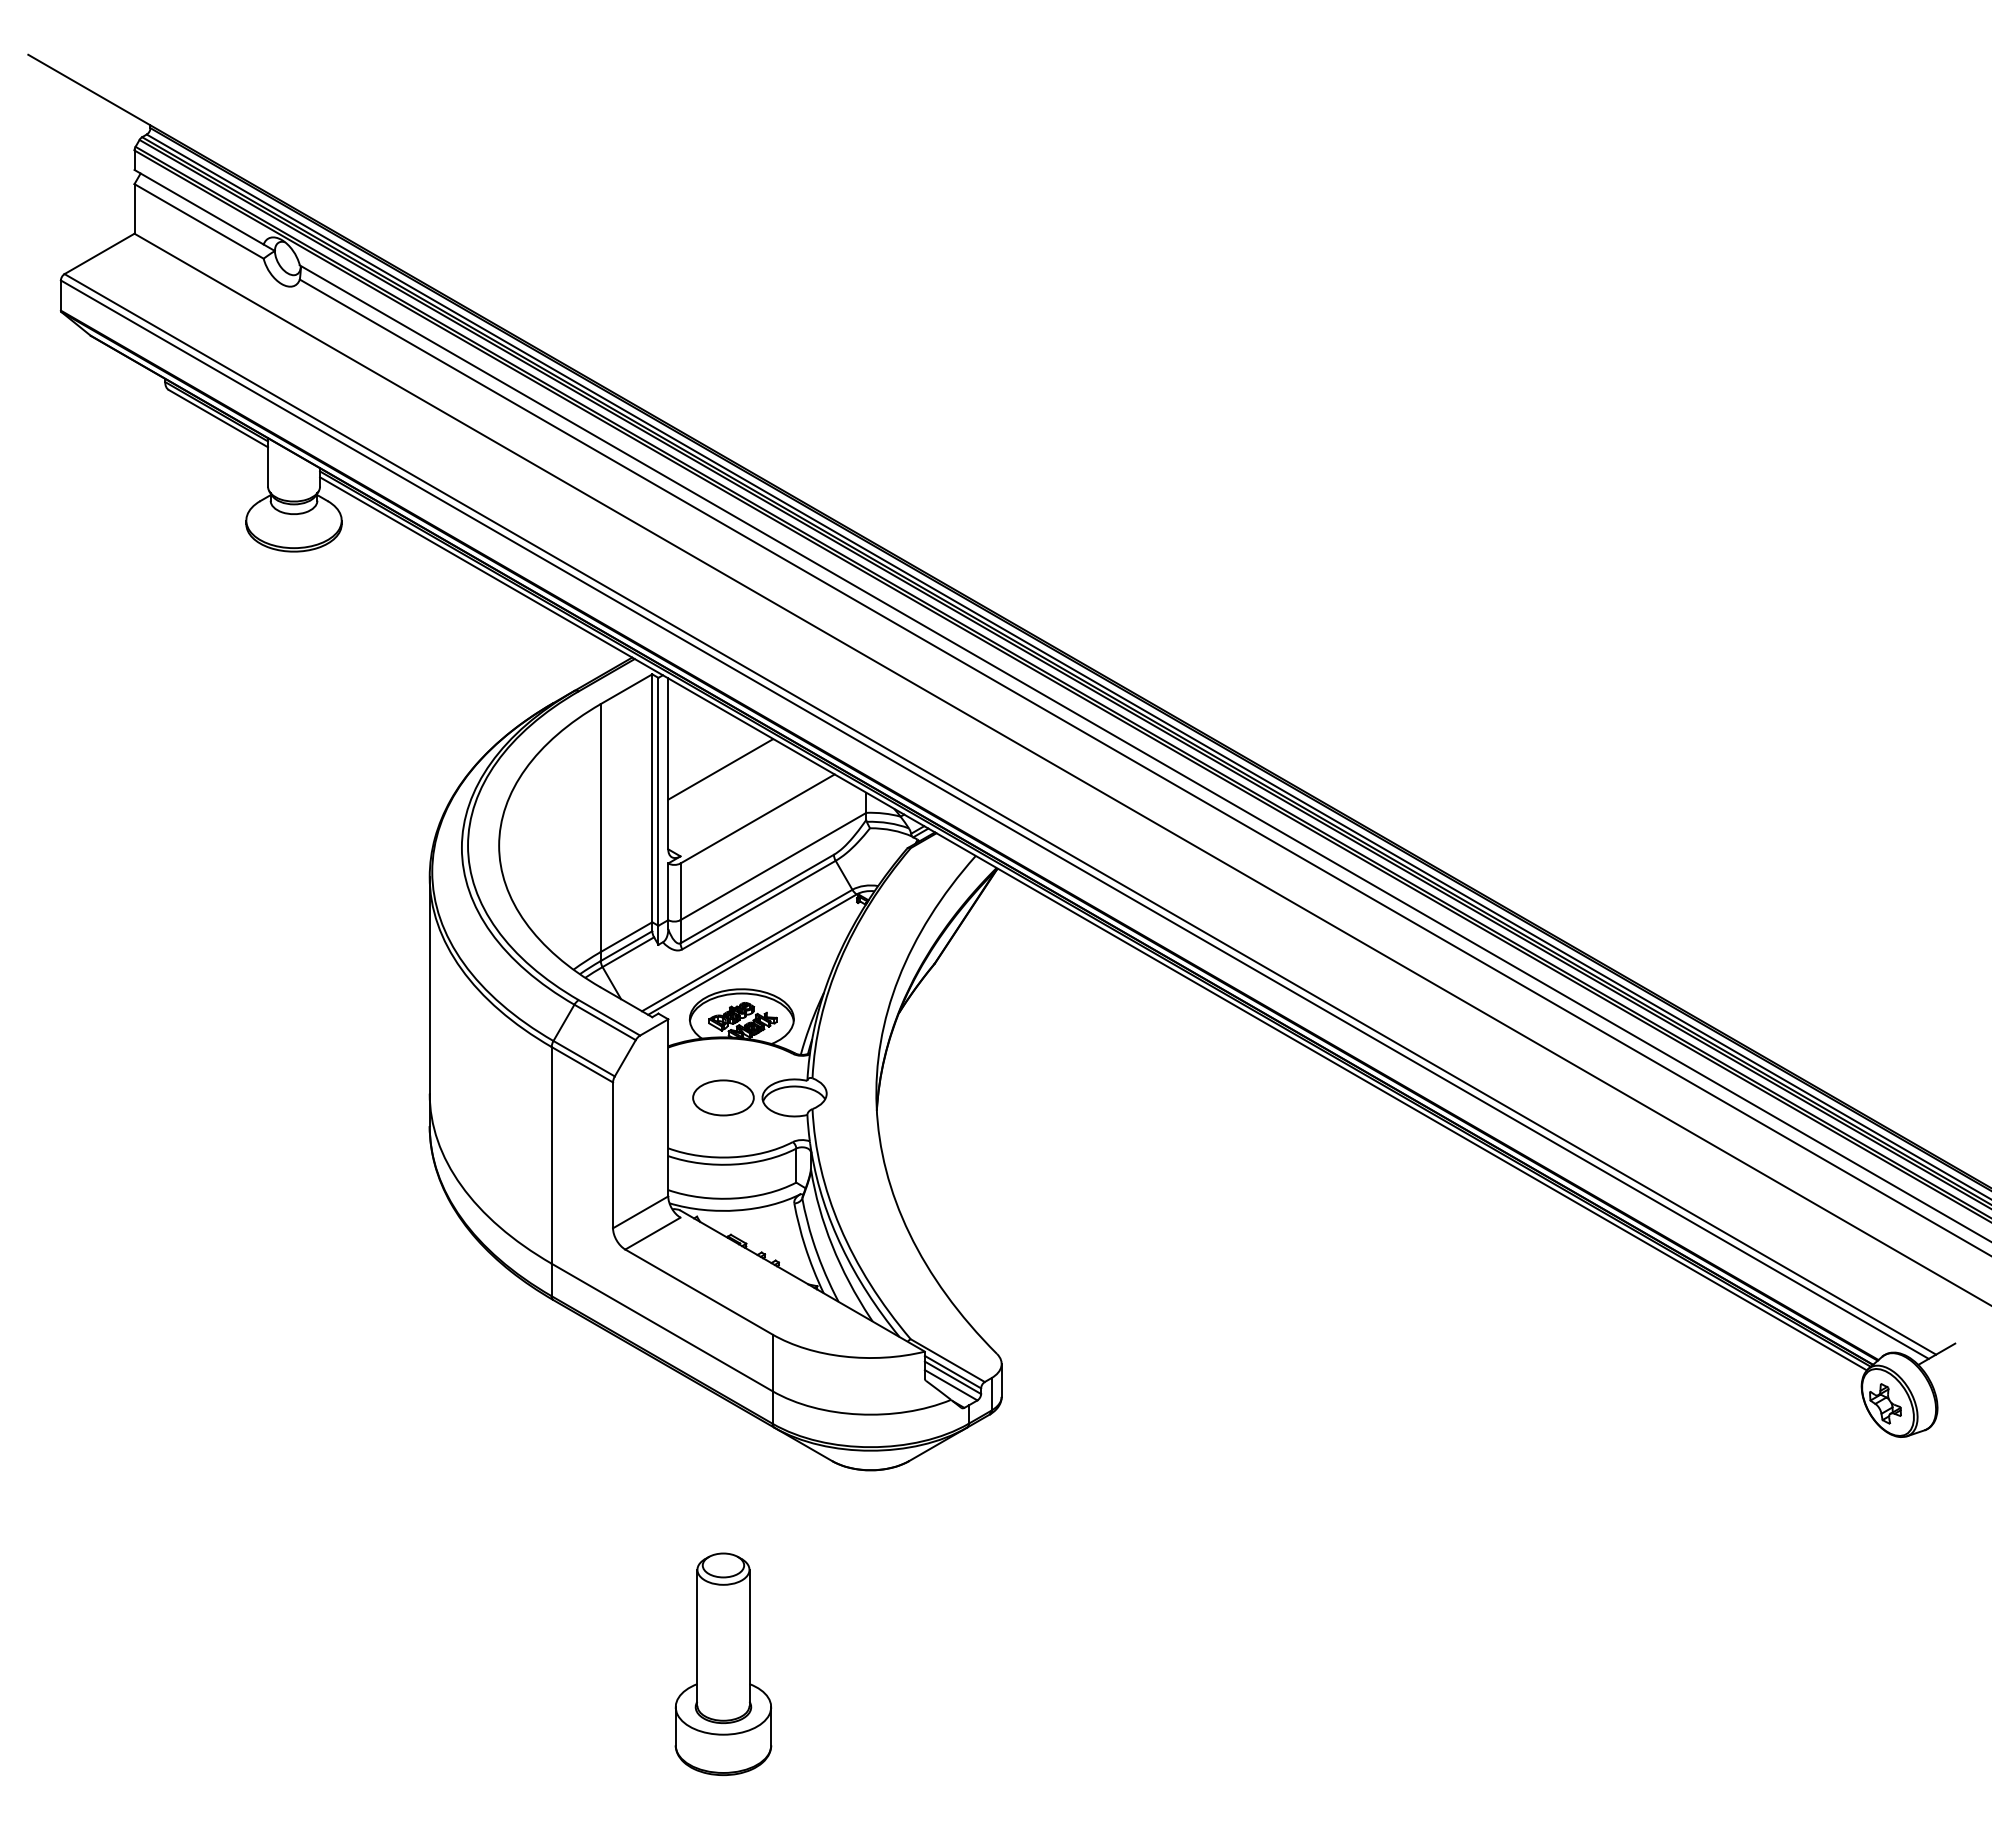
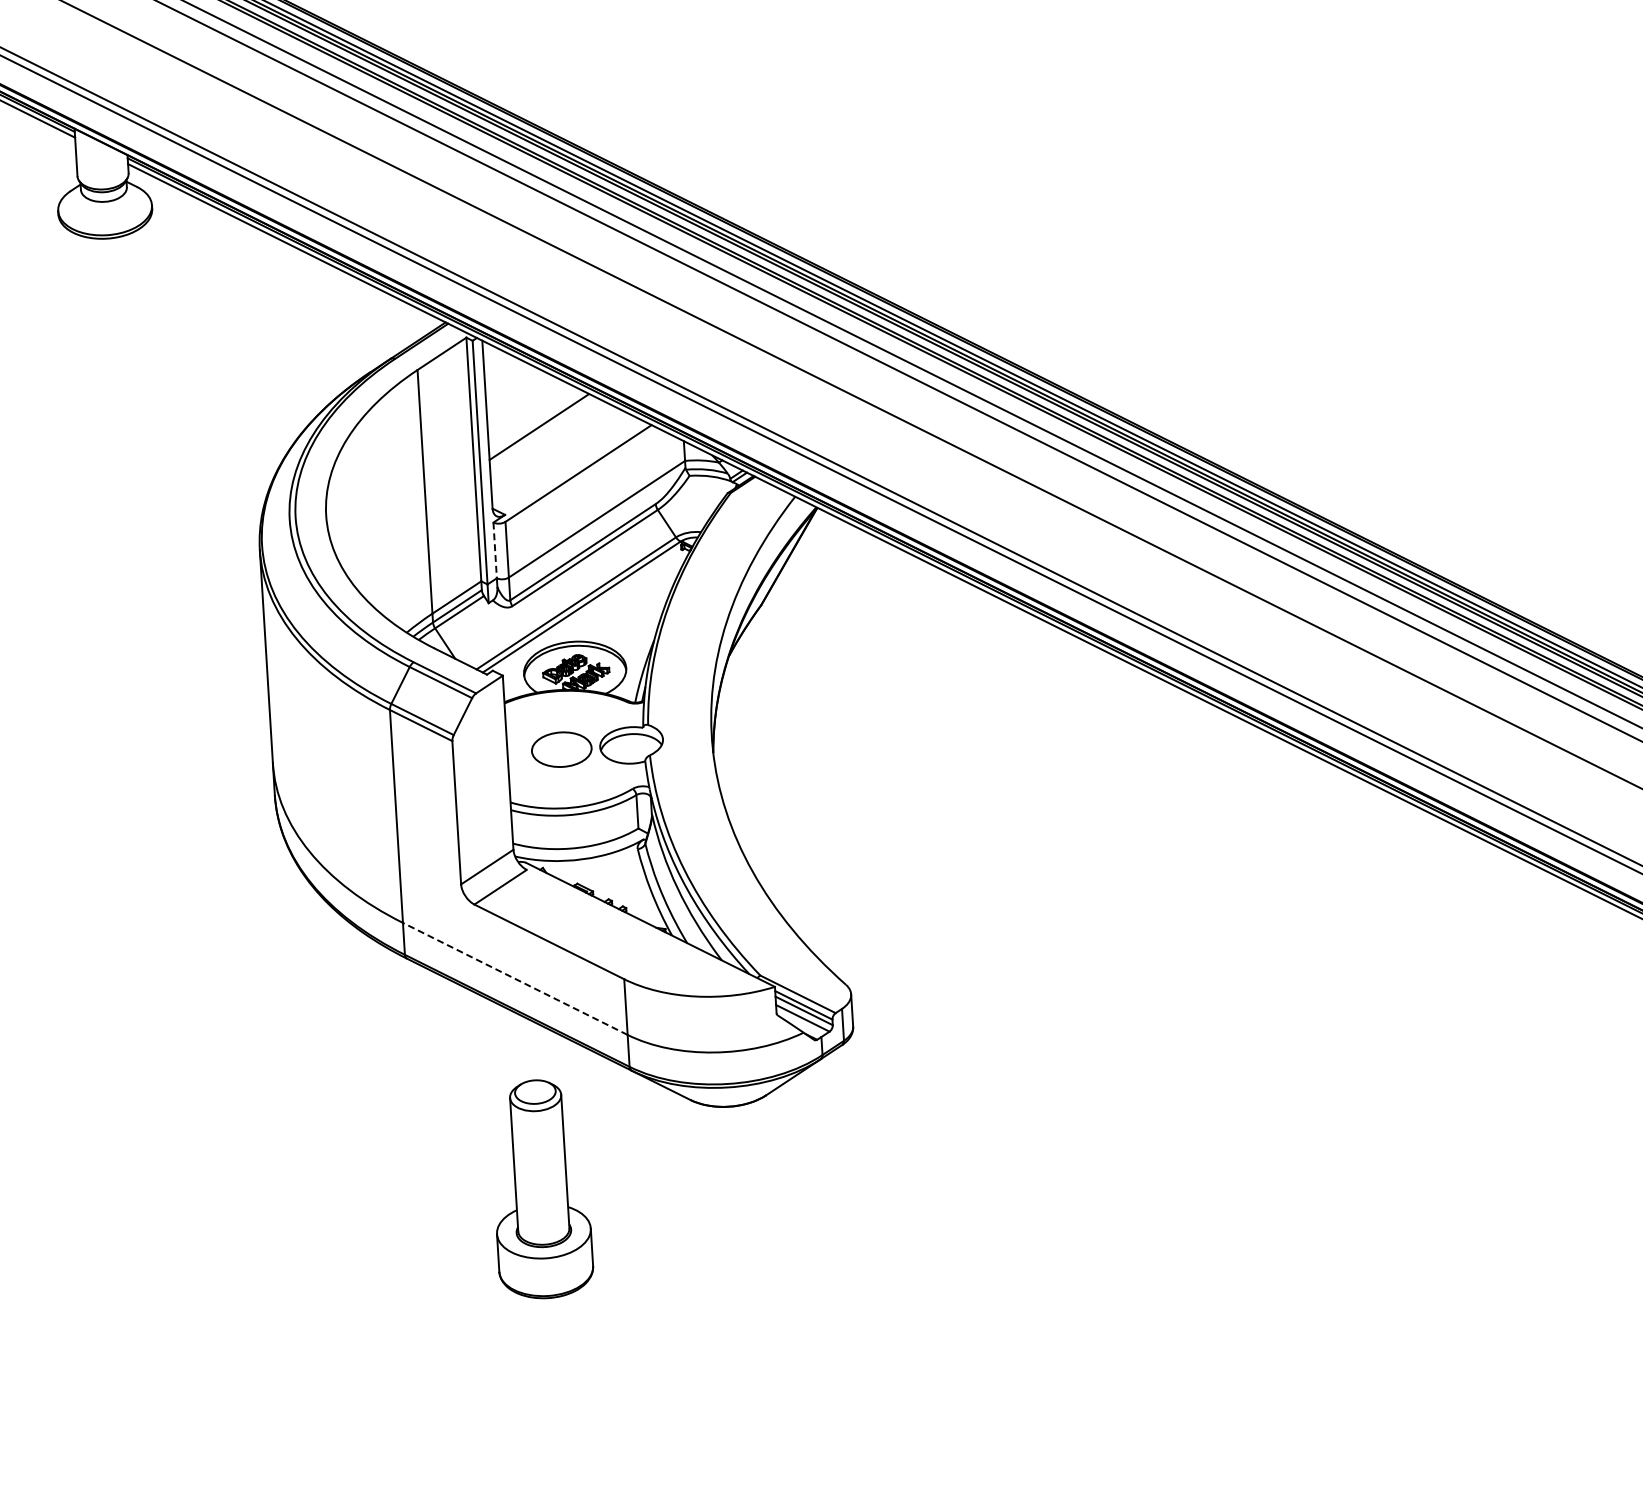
line: (668, 892) -> (495, 551), solid -> dashed
line: (662, 1327) -> (515, 978), solid -> dashed
part: (723, 1663) -> (541, 1188), moved

